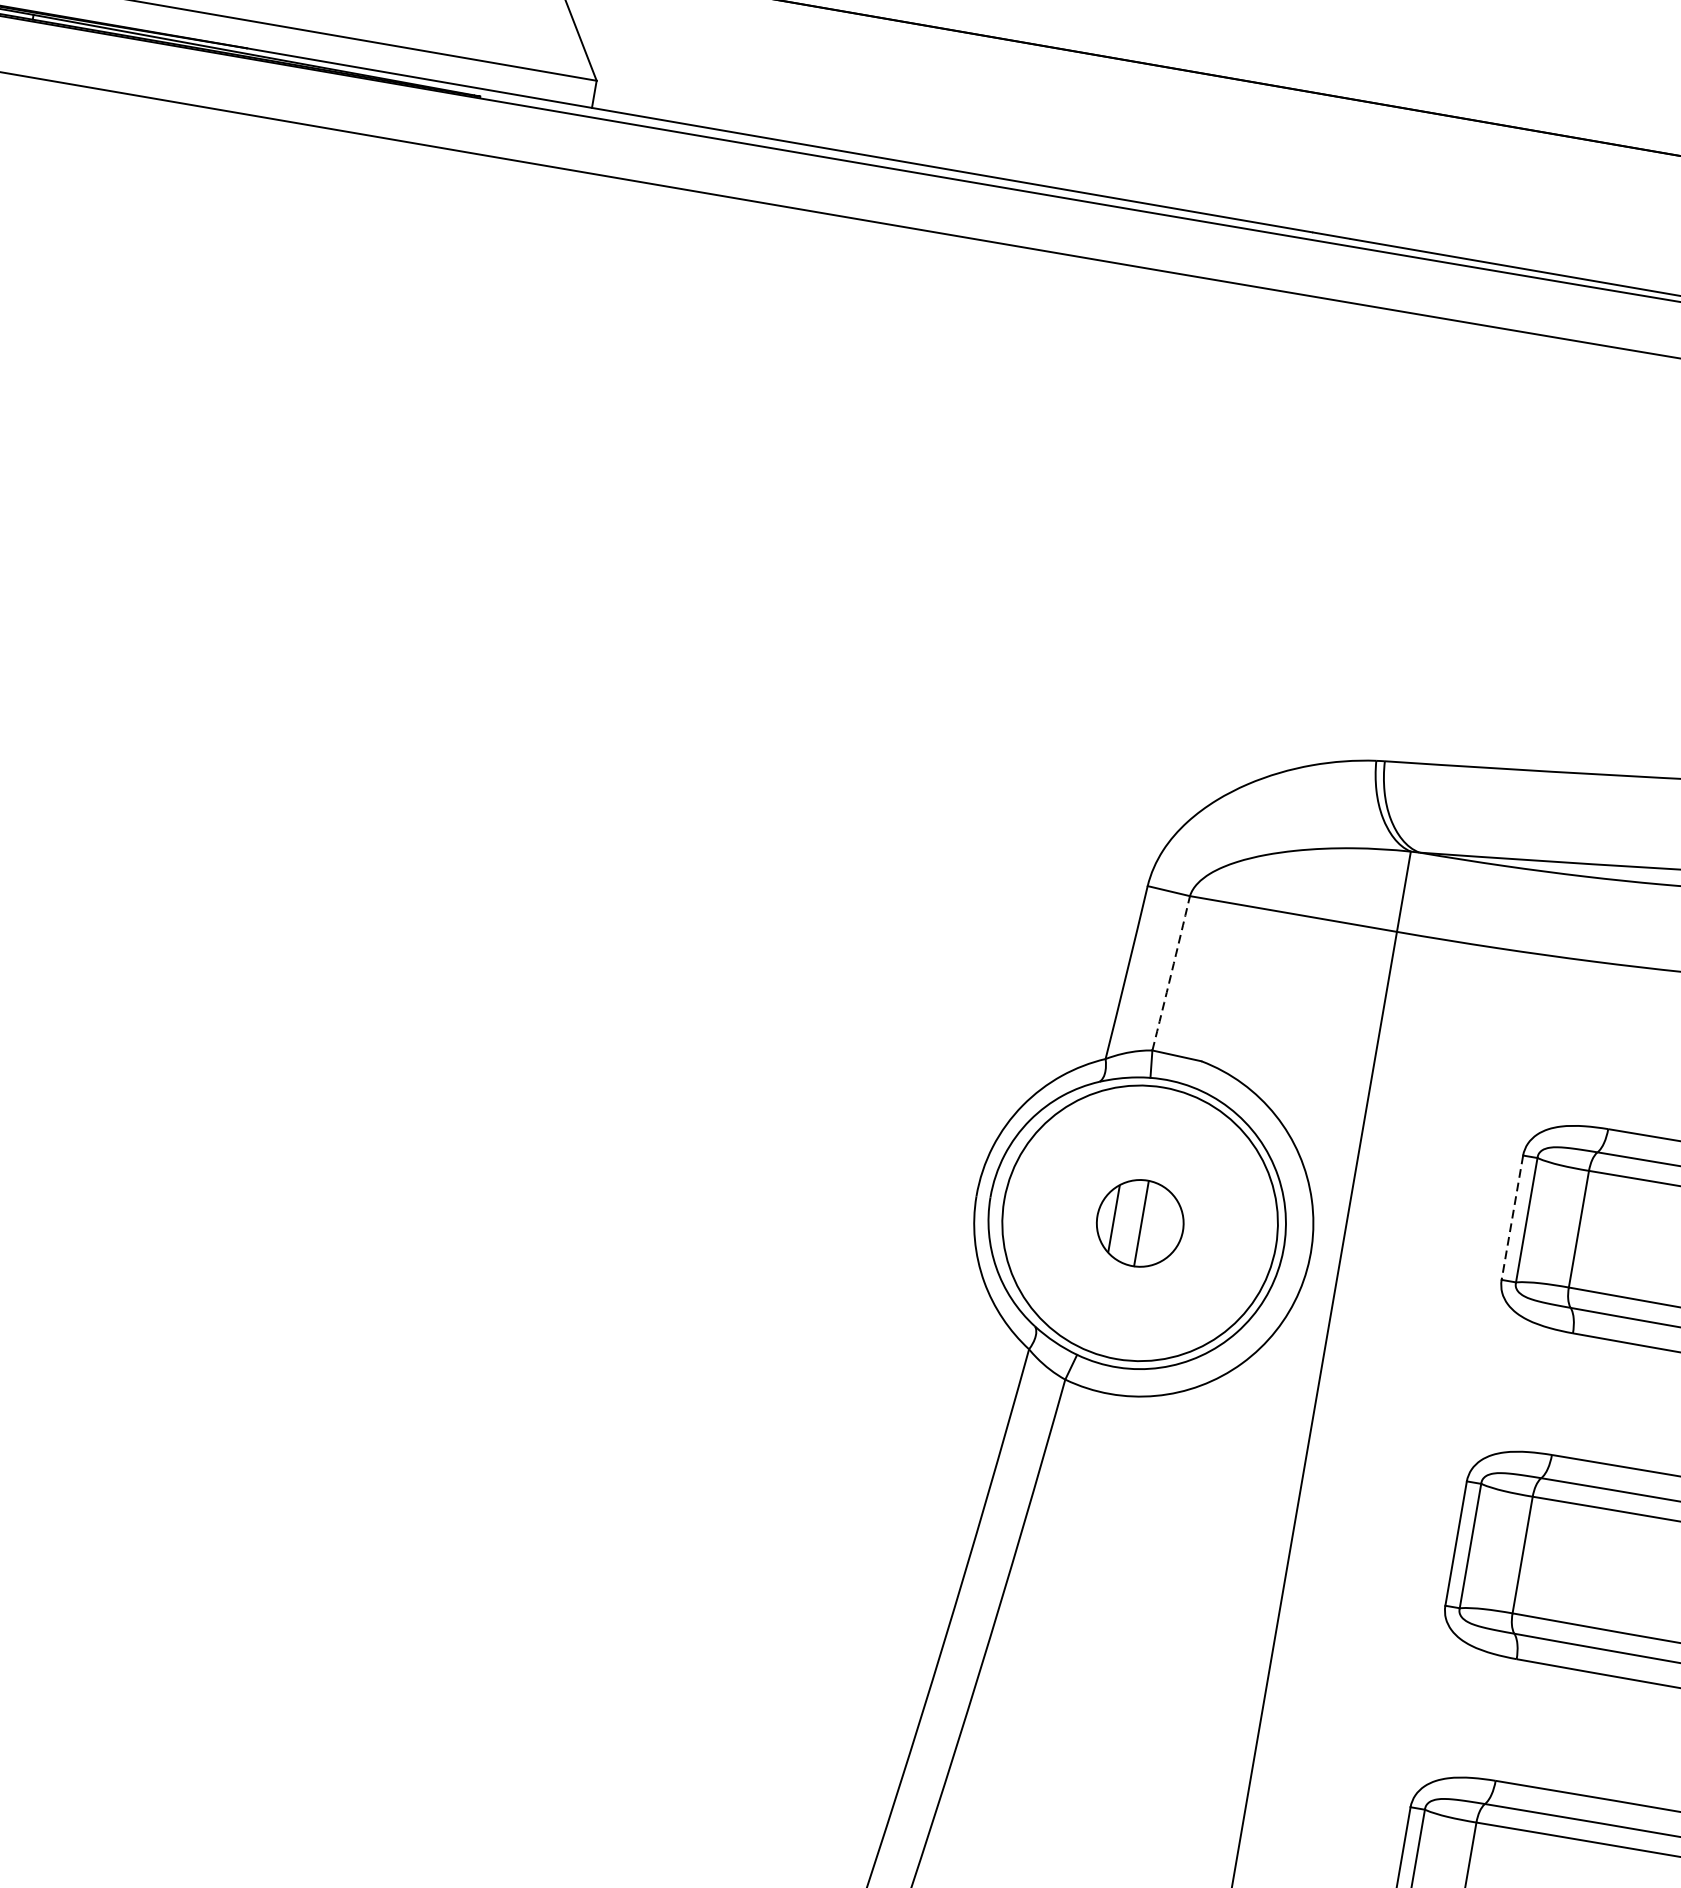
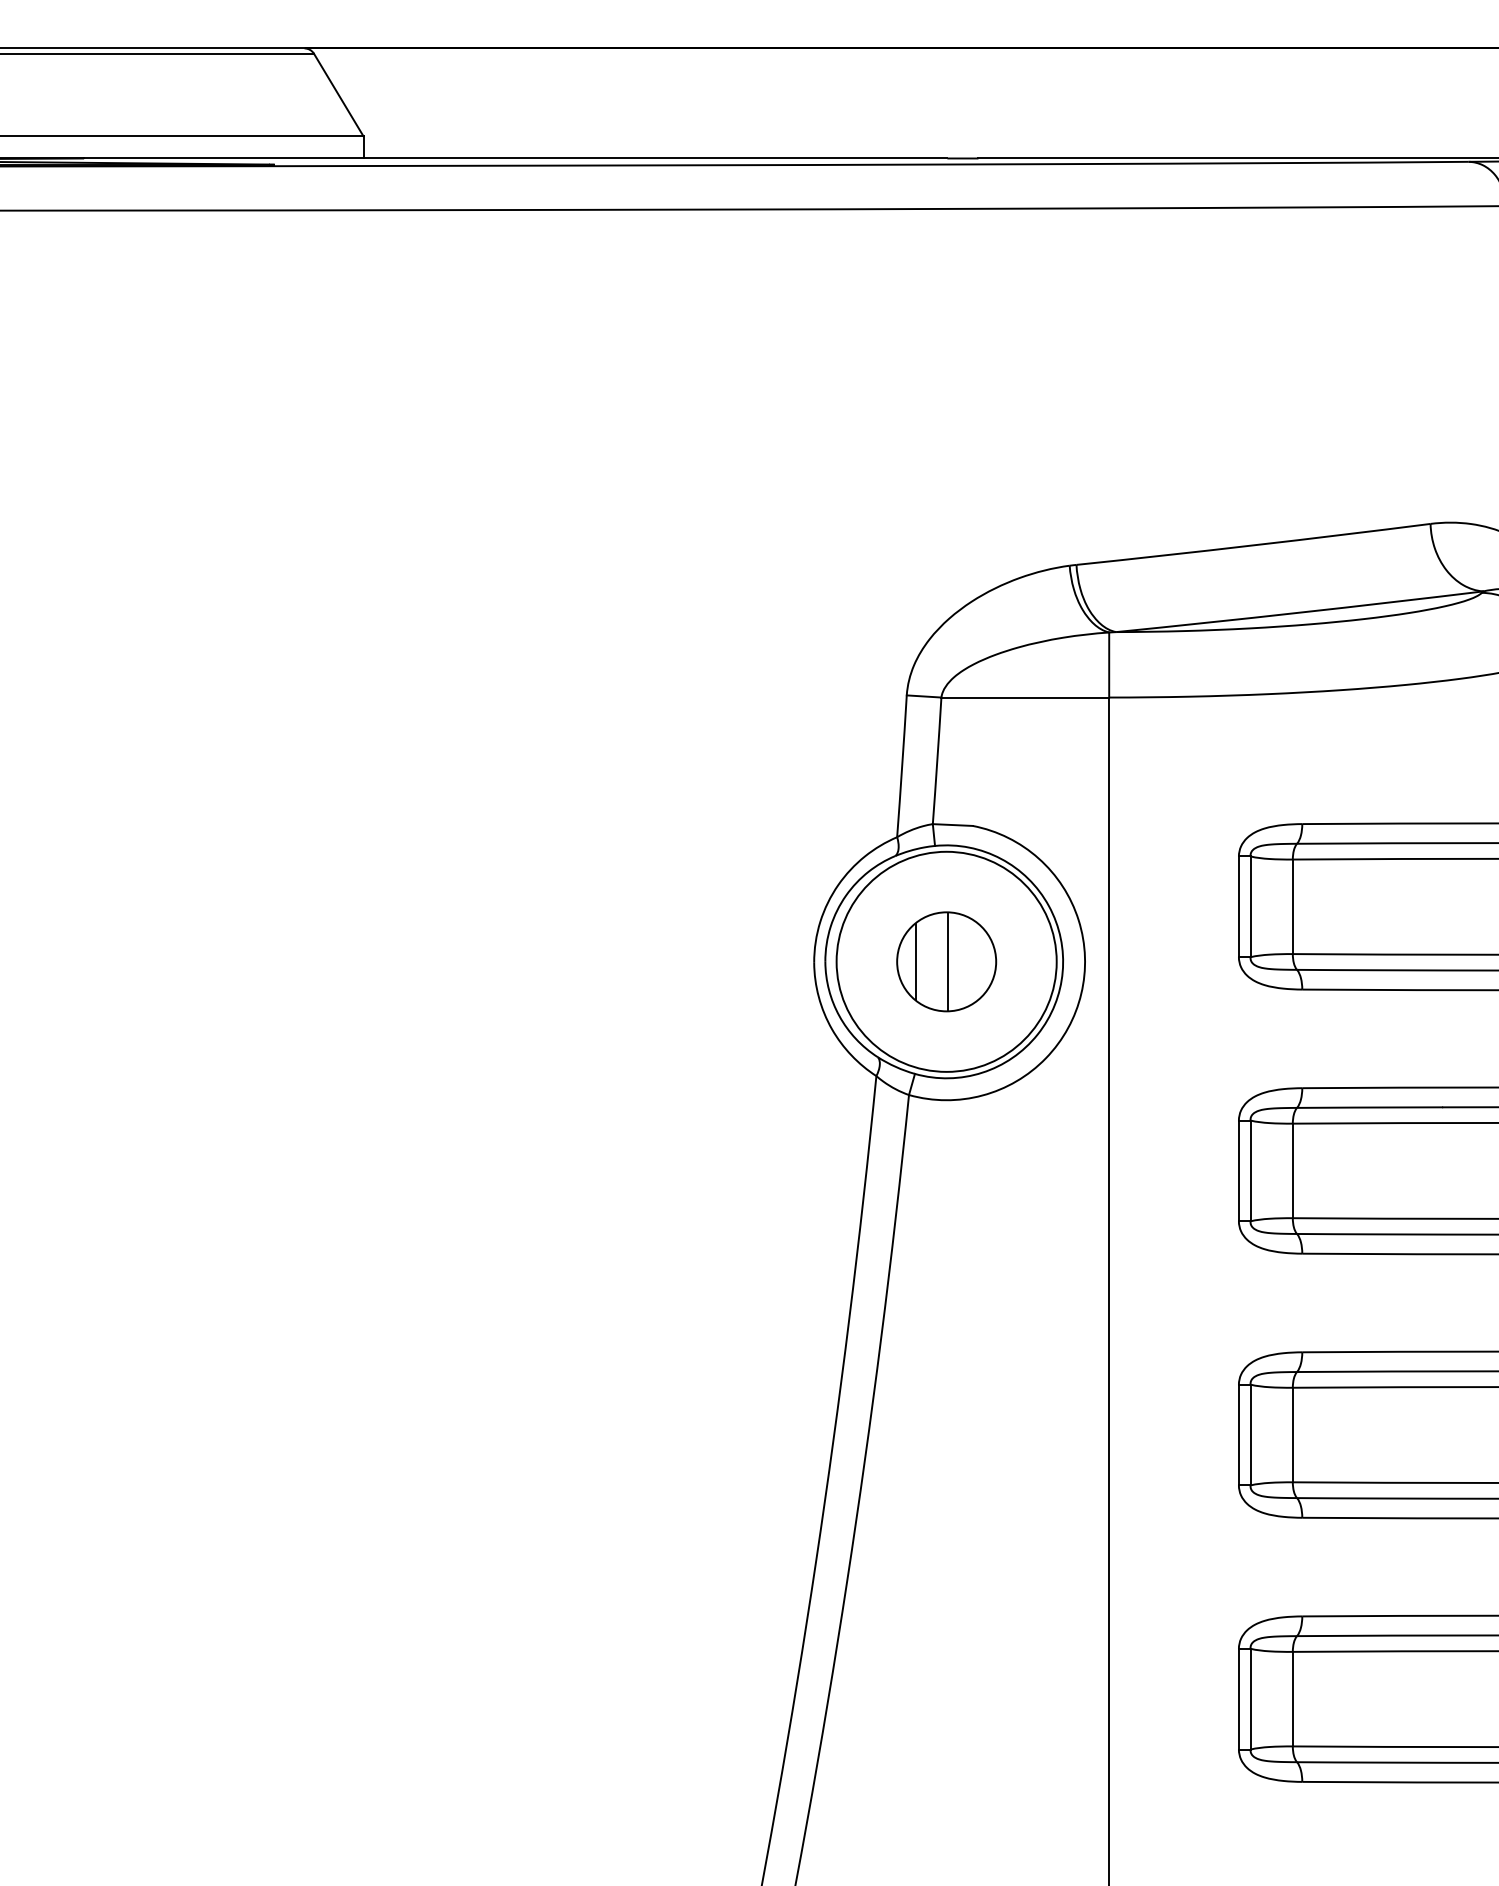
arc: (1171, 972) -> (937, 760), dashed -> solid
line: (1511, 1218) -> (1238, 907), dashed -> solid
part: (1140, 1222) -> (946, 961), size x1.43

